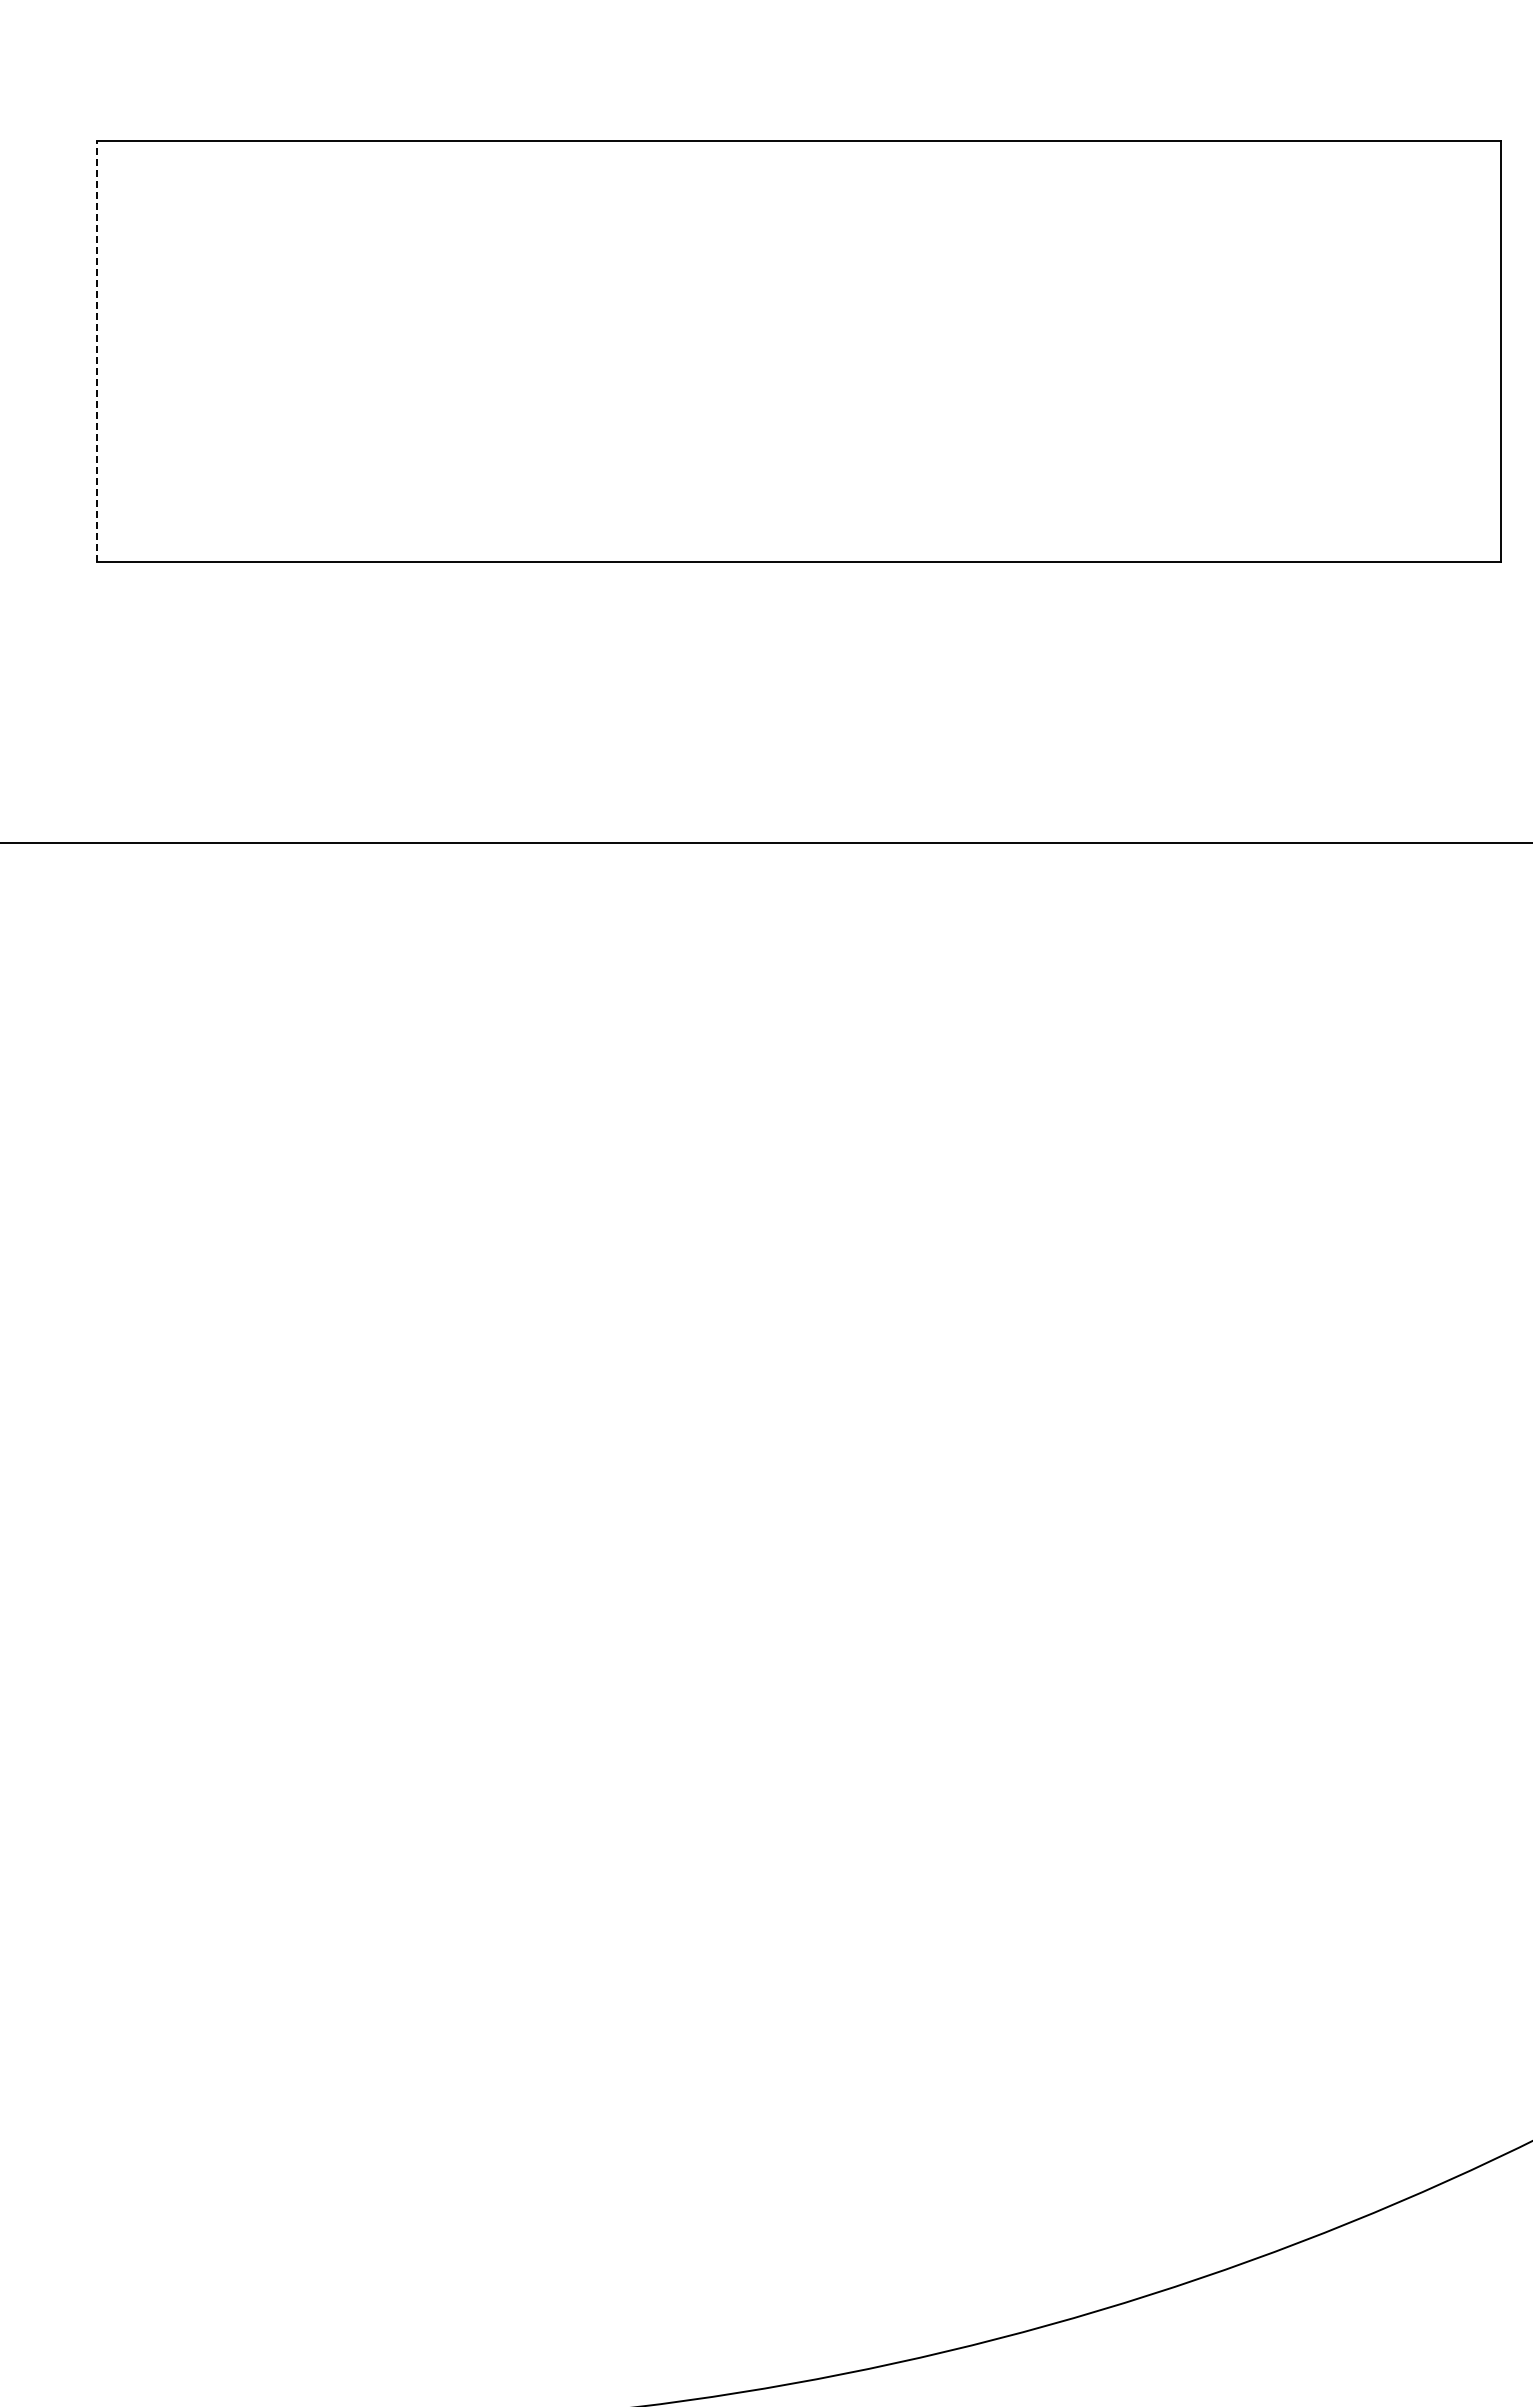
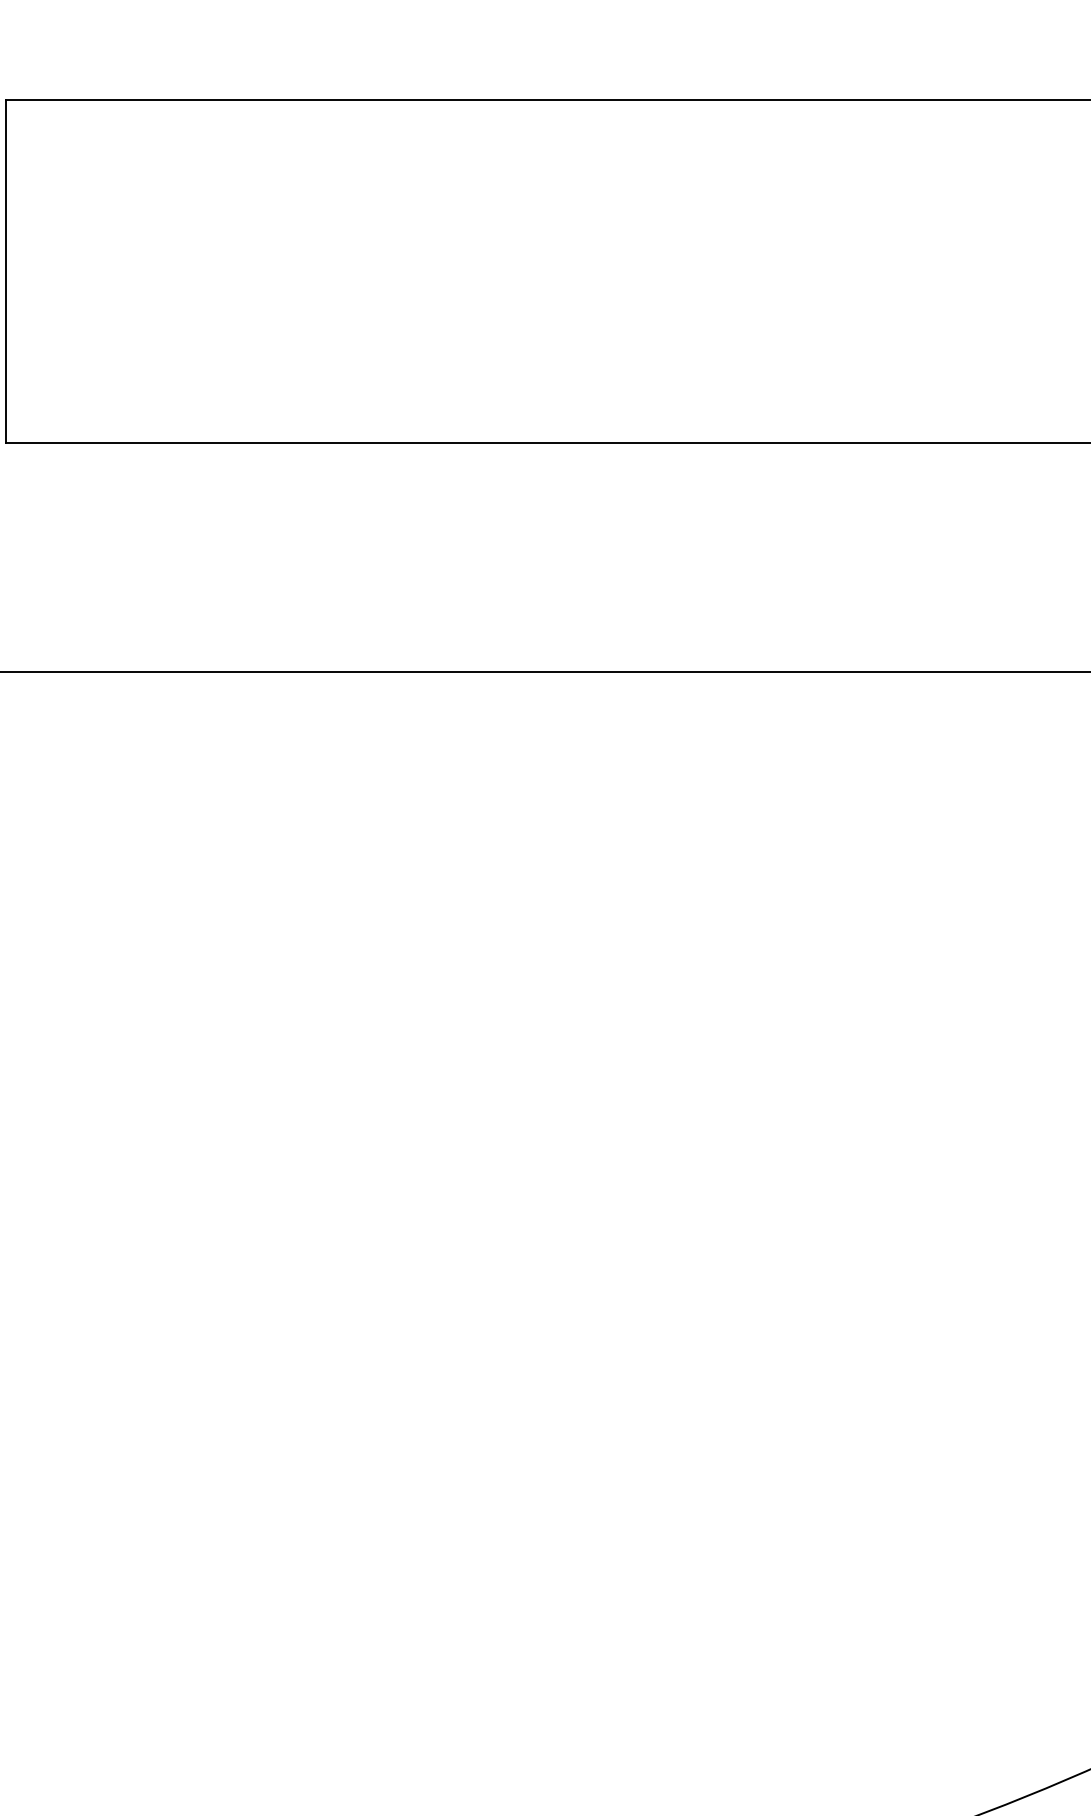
line: (97, 351) -> (5, 271), dashed -> solid

